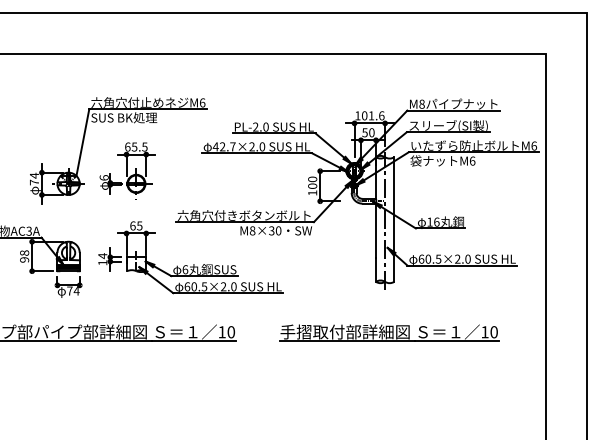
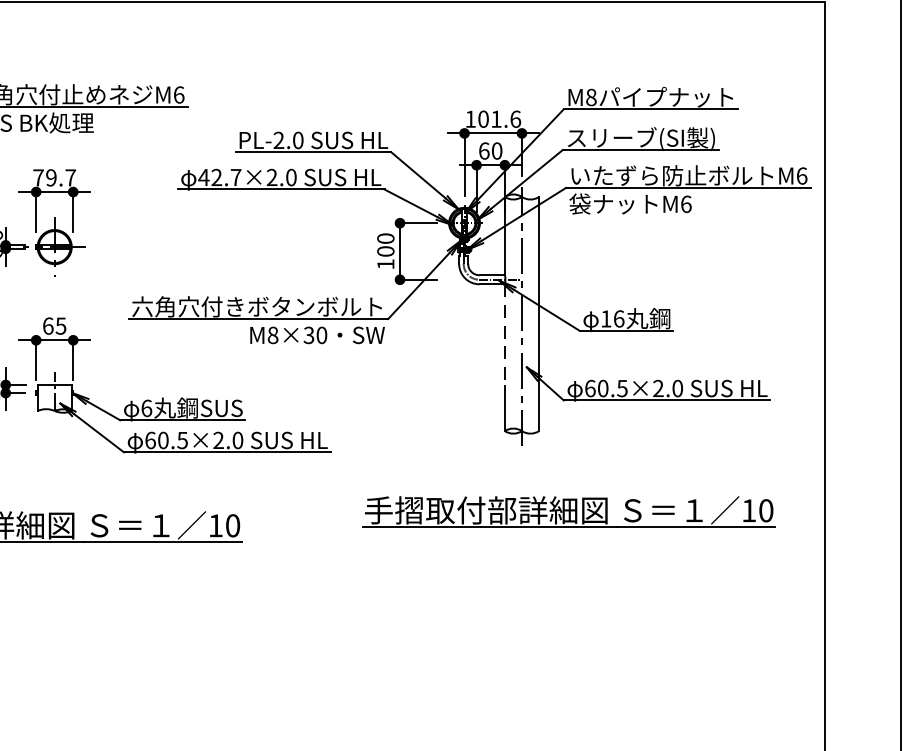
text: (364, 132) -> (483, 150), 50 -> 60
text: (136, 146) -> (54, 176), 65.5 -> 79.7
line: (376, 231) -> (505, 336), solid -> dashed
part: (389, 332) -> (569, 511), moved

